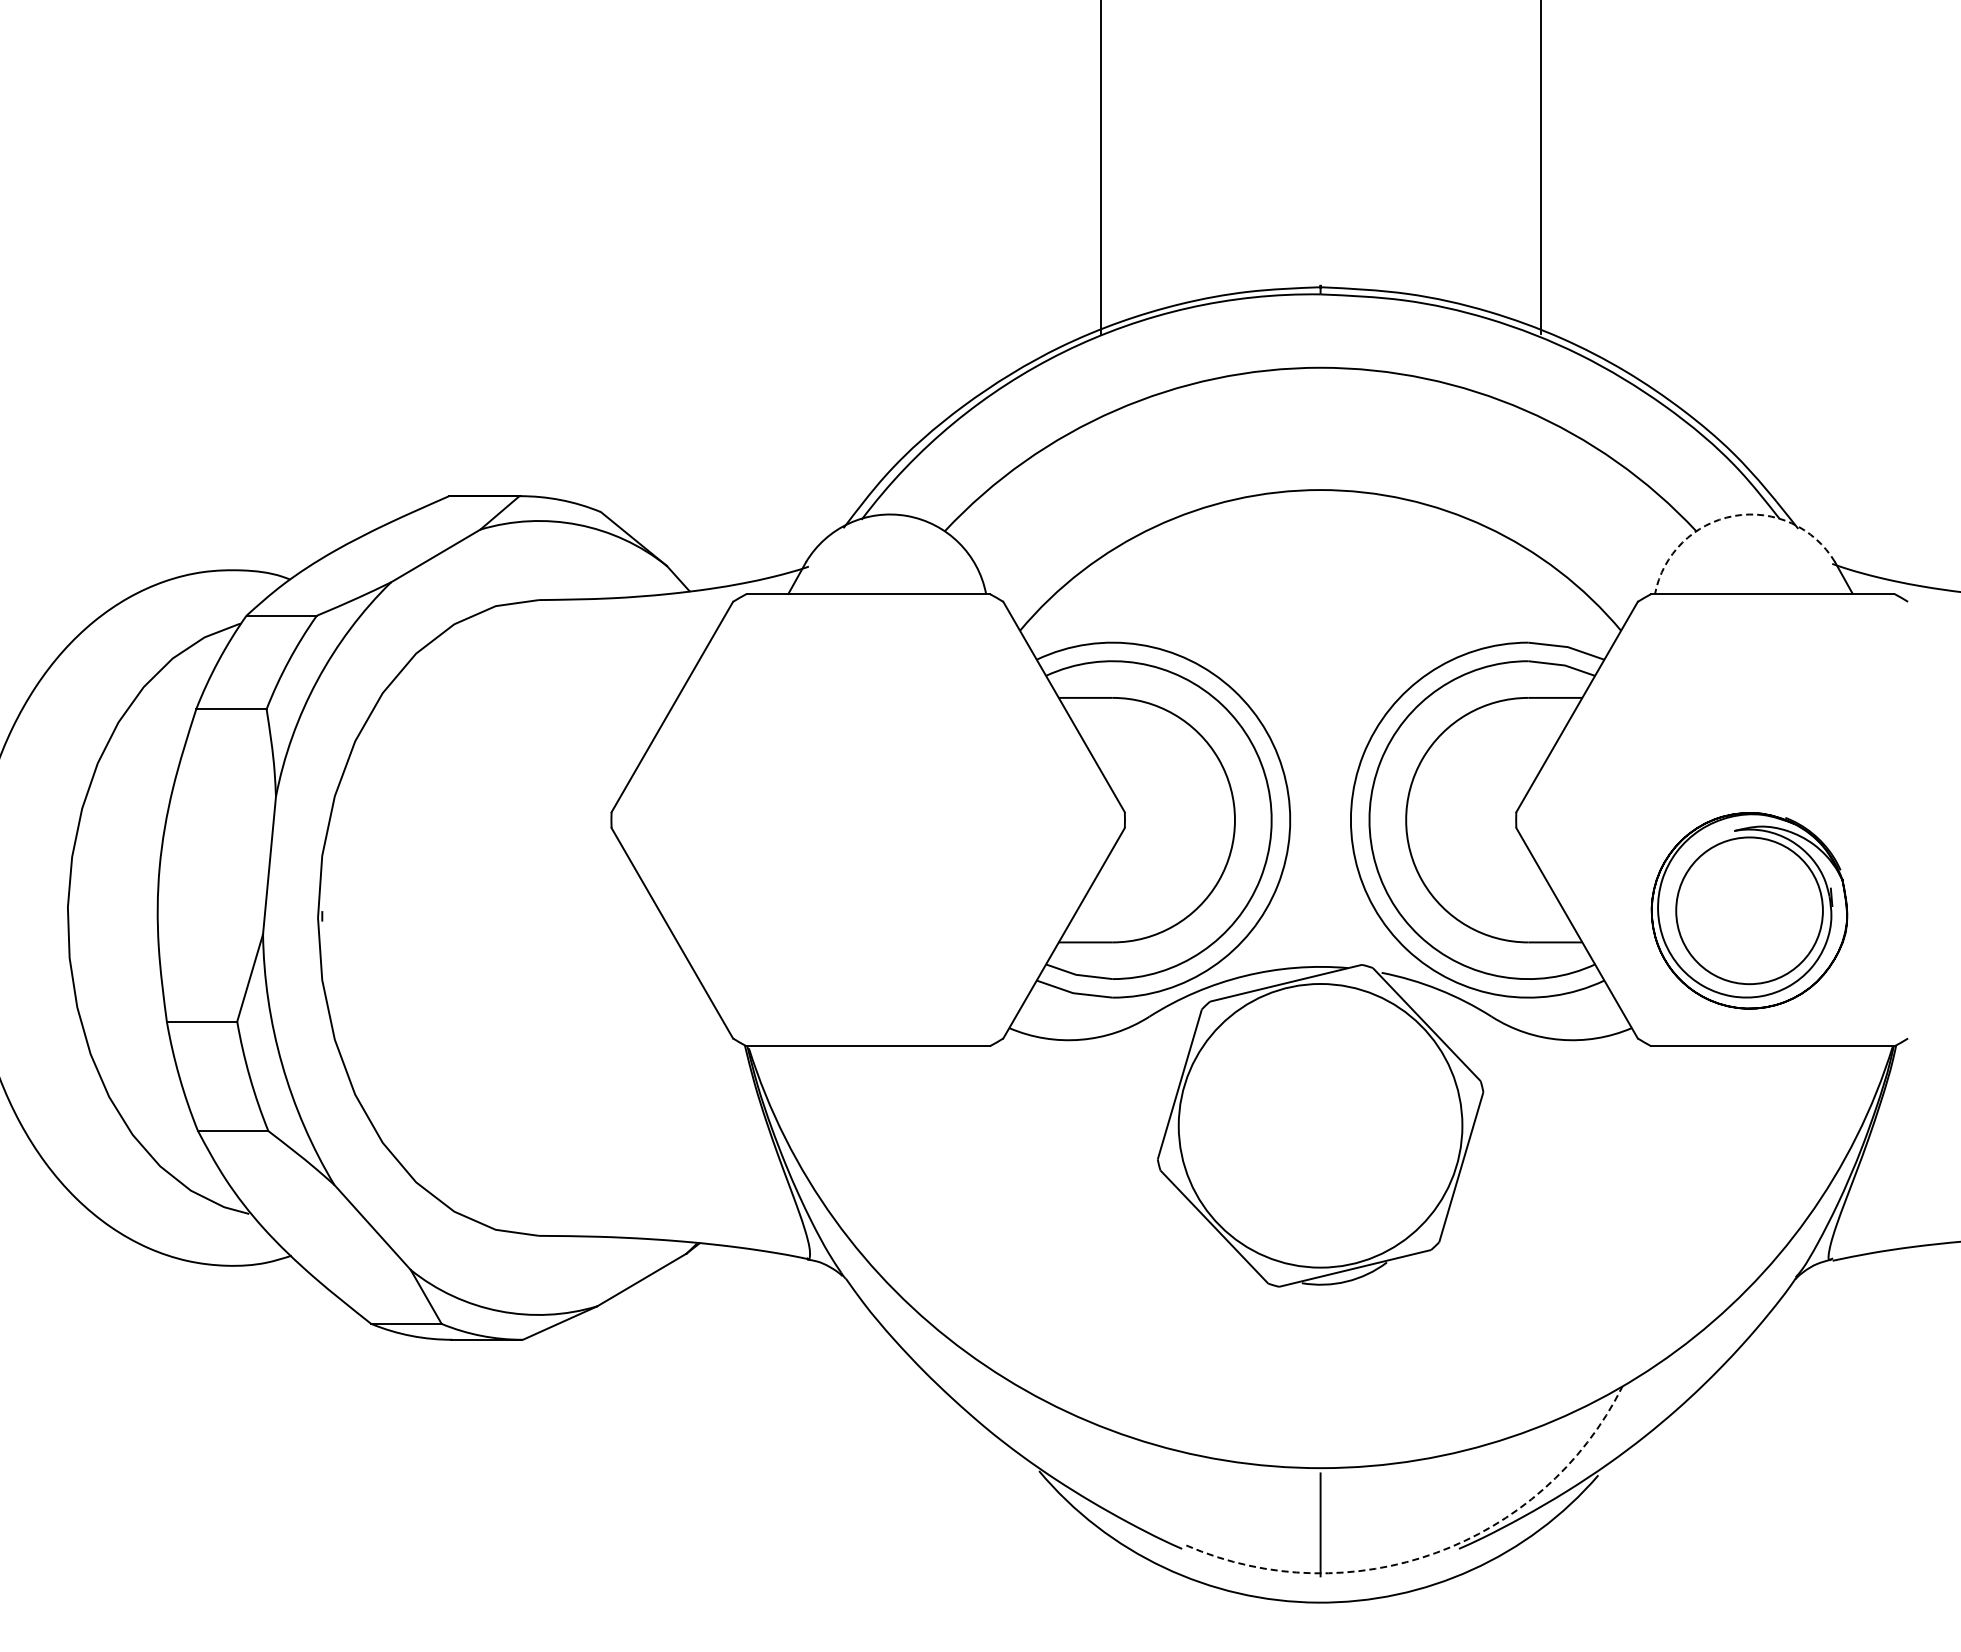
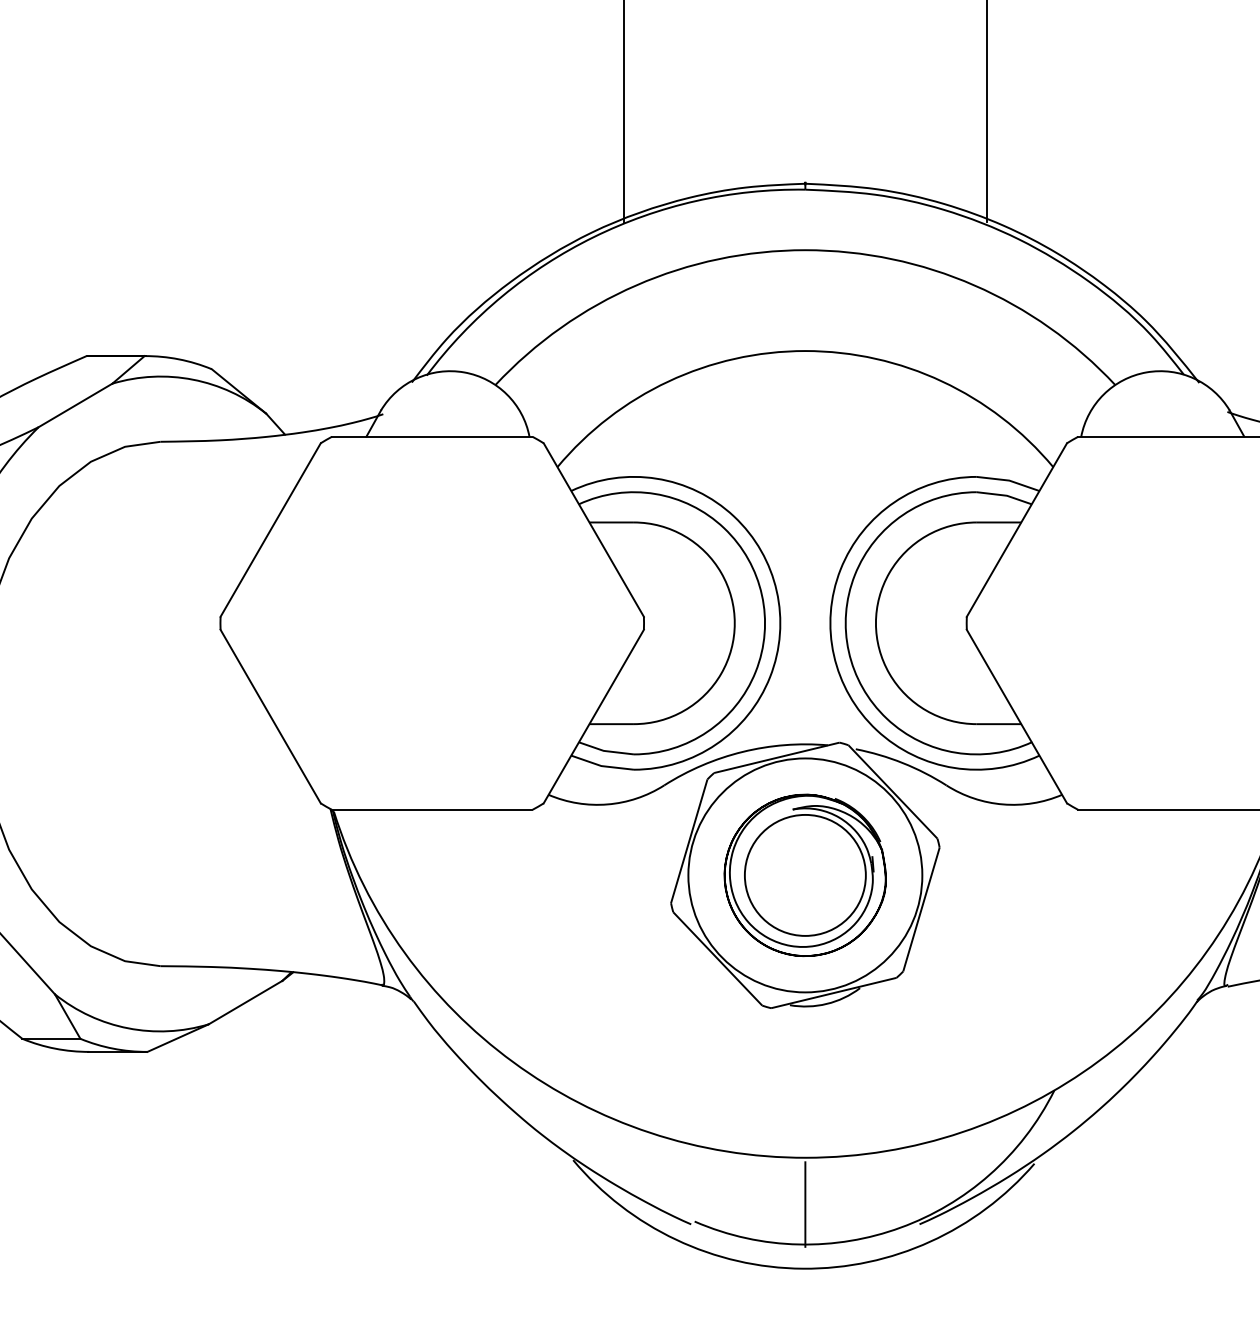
arc: (1734, 515) -> (1146, 372), dashed -> solid
part: (1749, 910) -> (805, 875), moved
arc: (1436, 1552) -> (900, 1227), dashed -> solid

